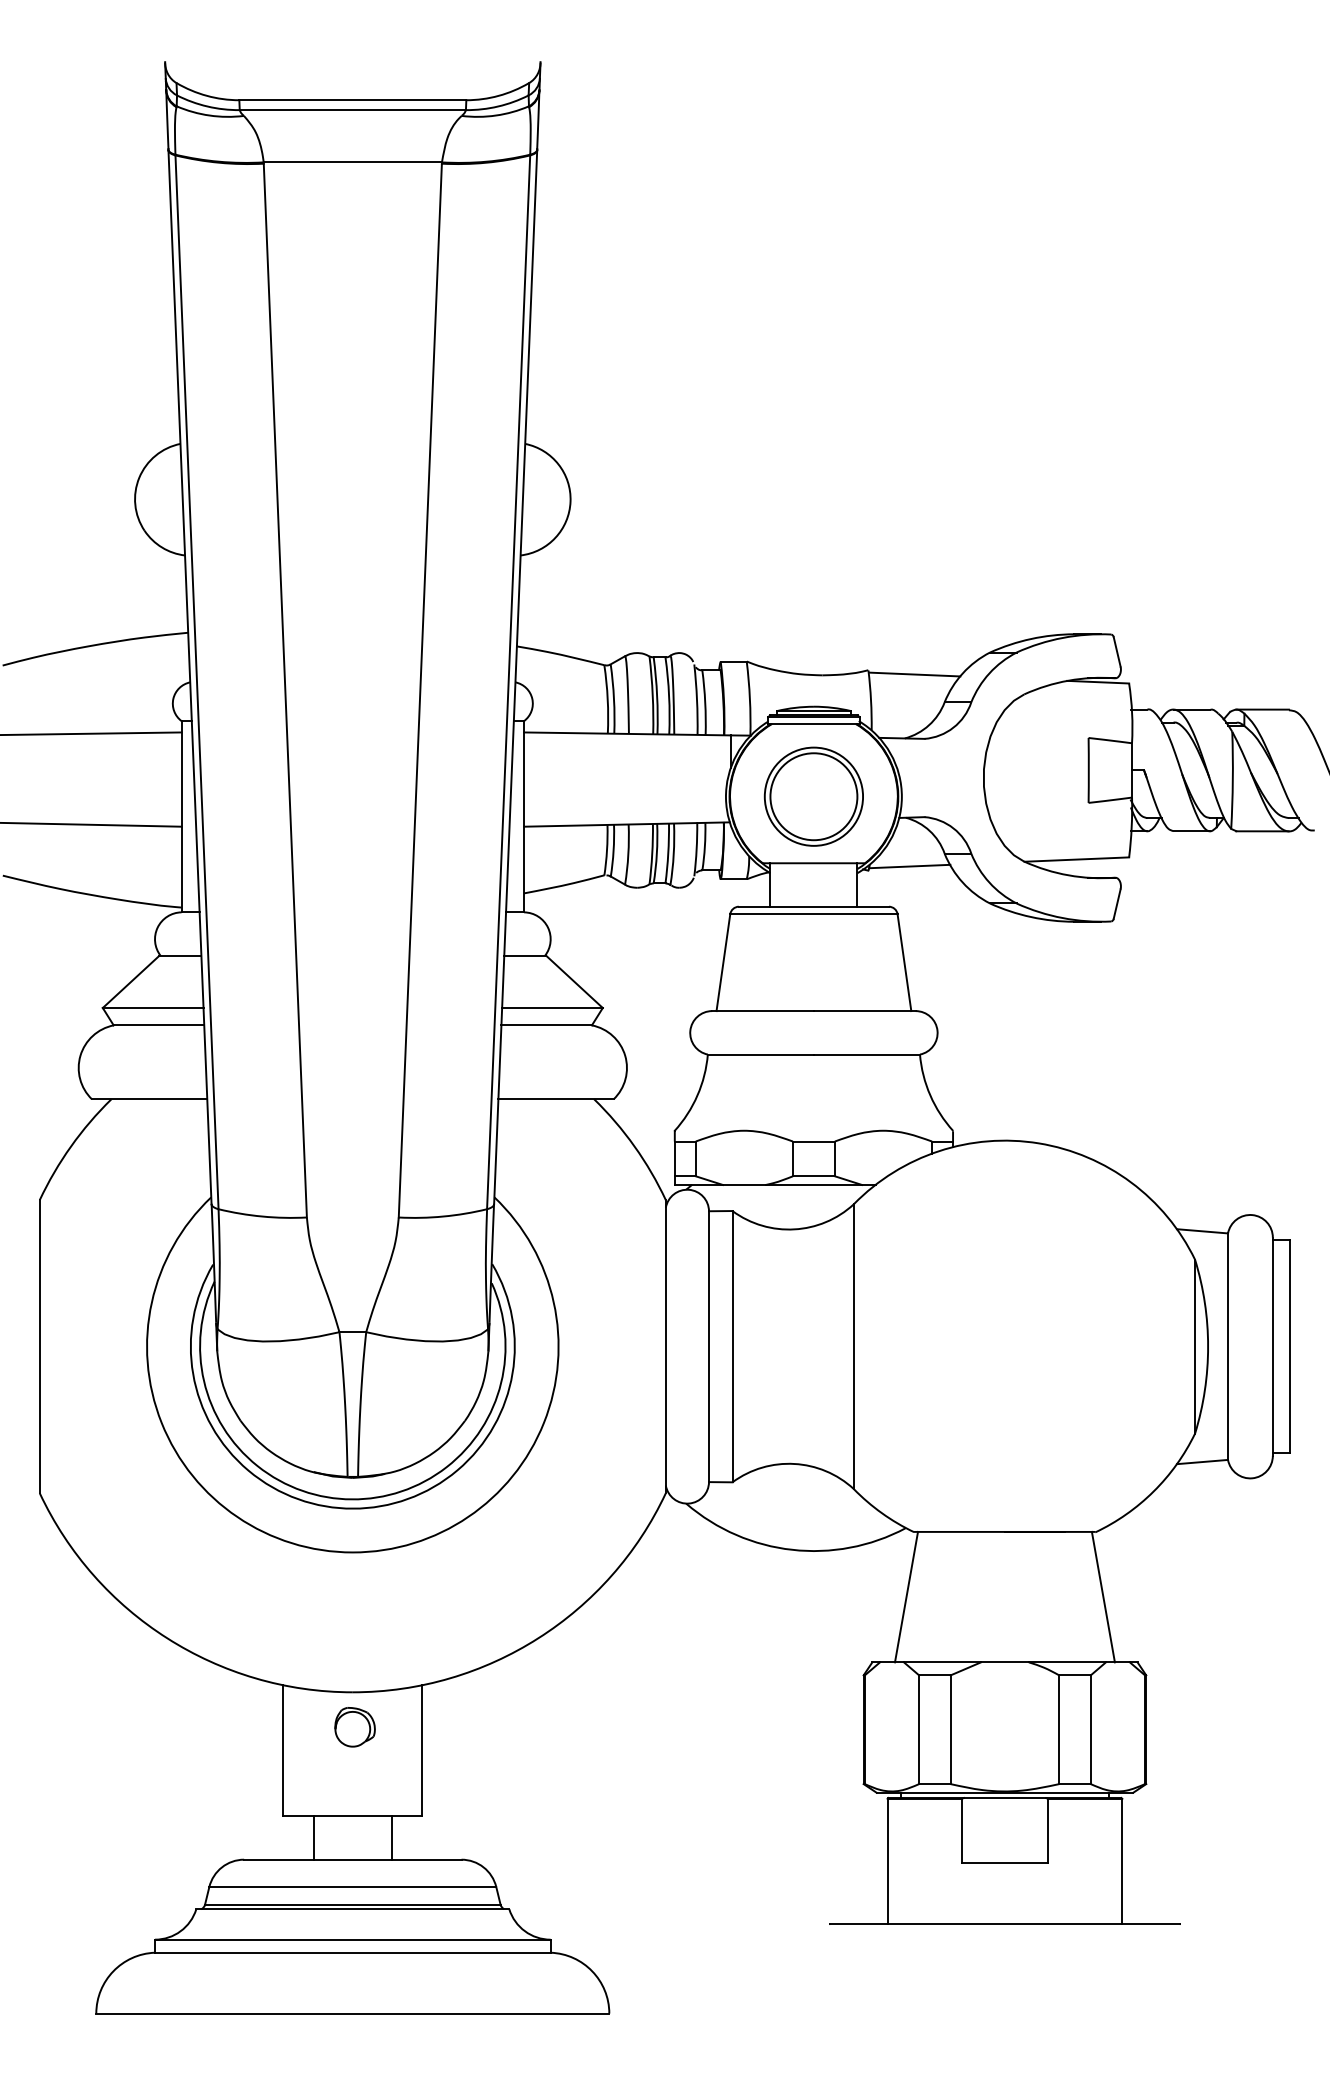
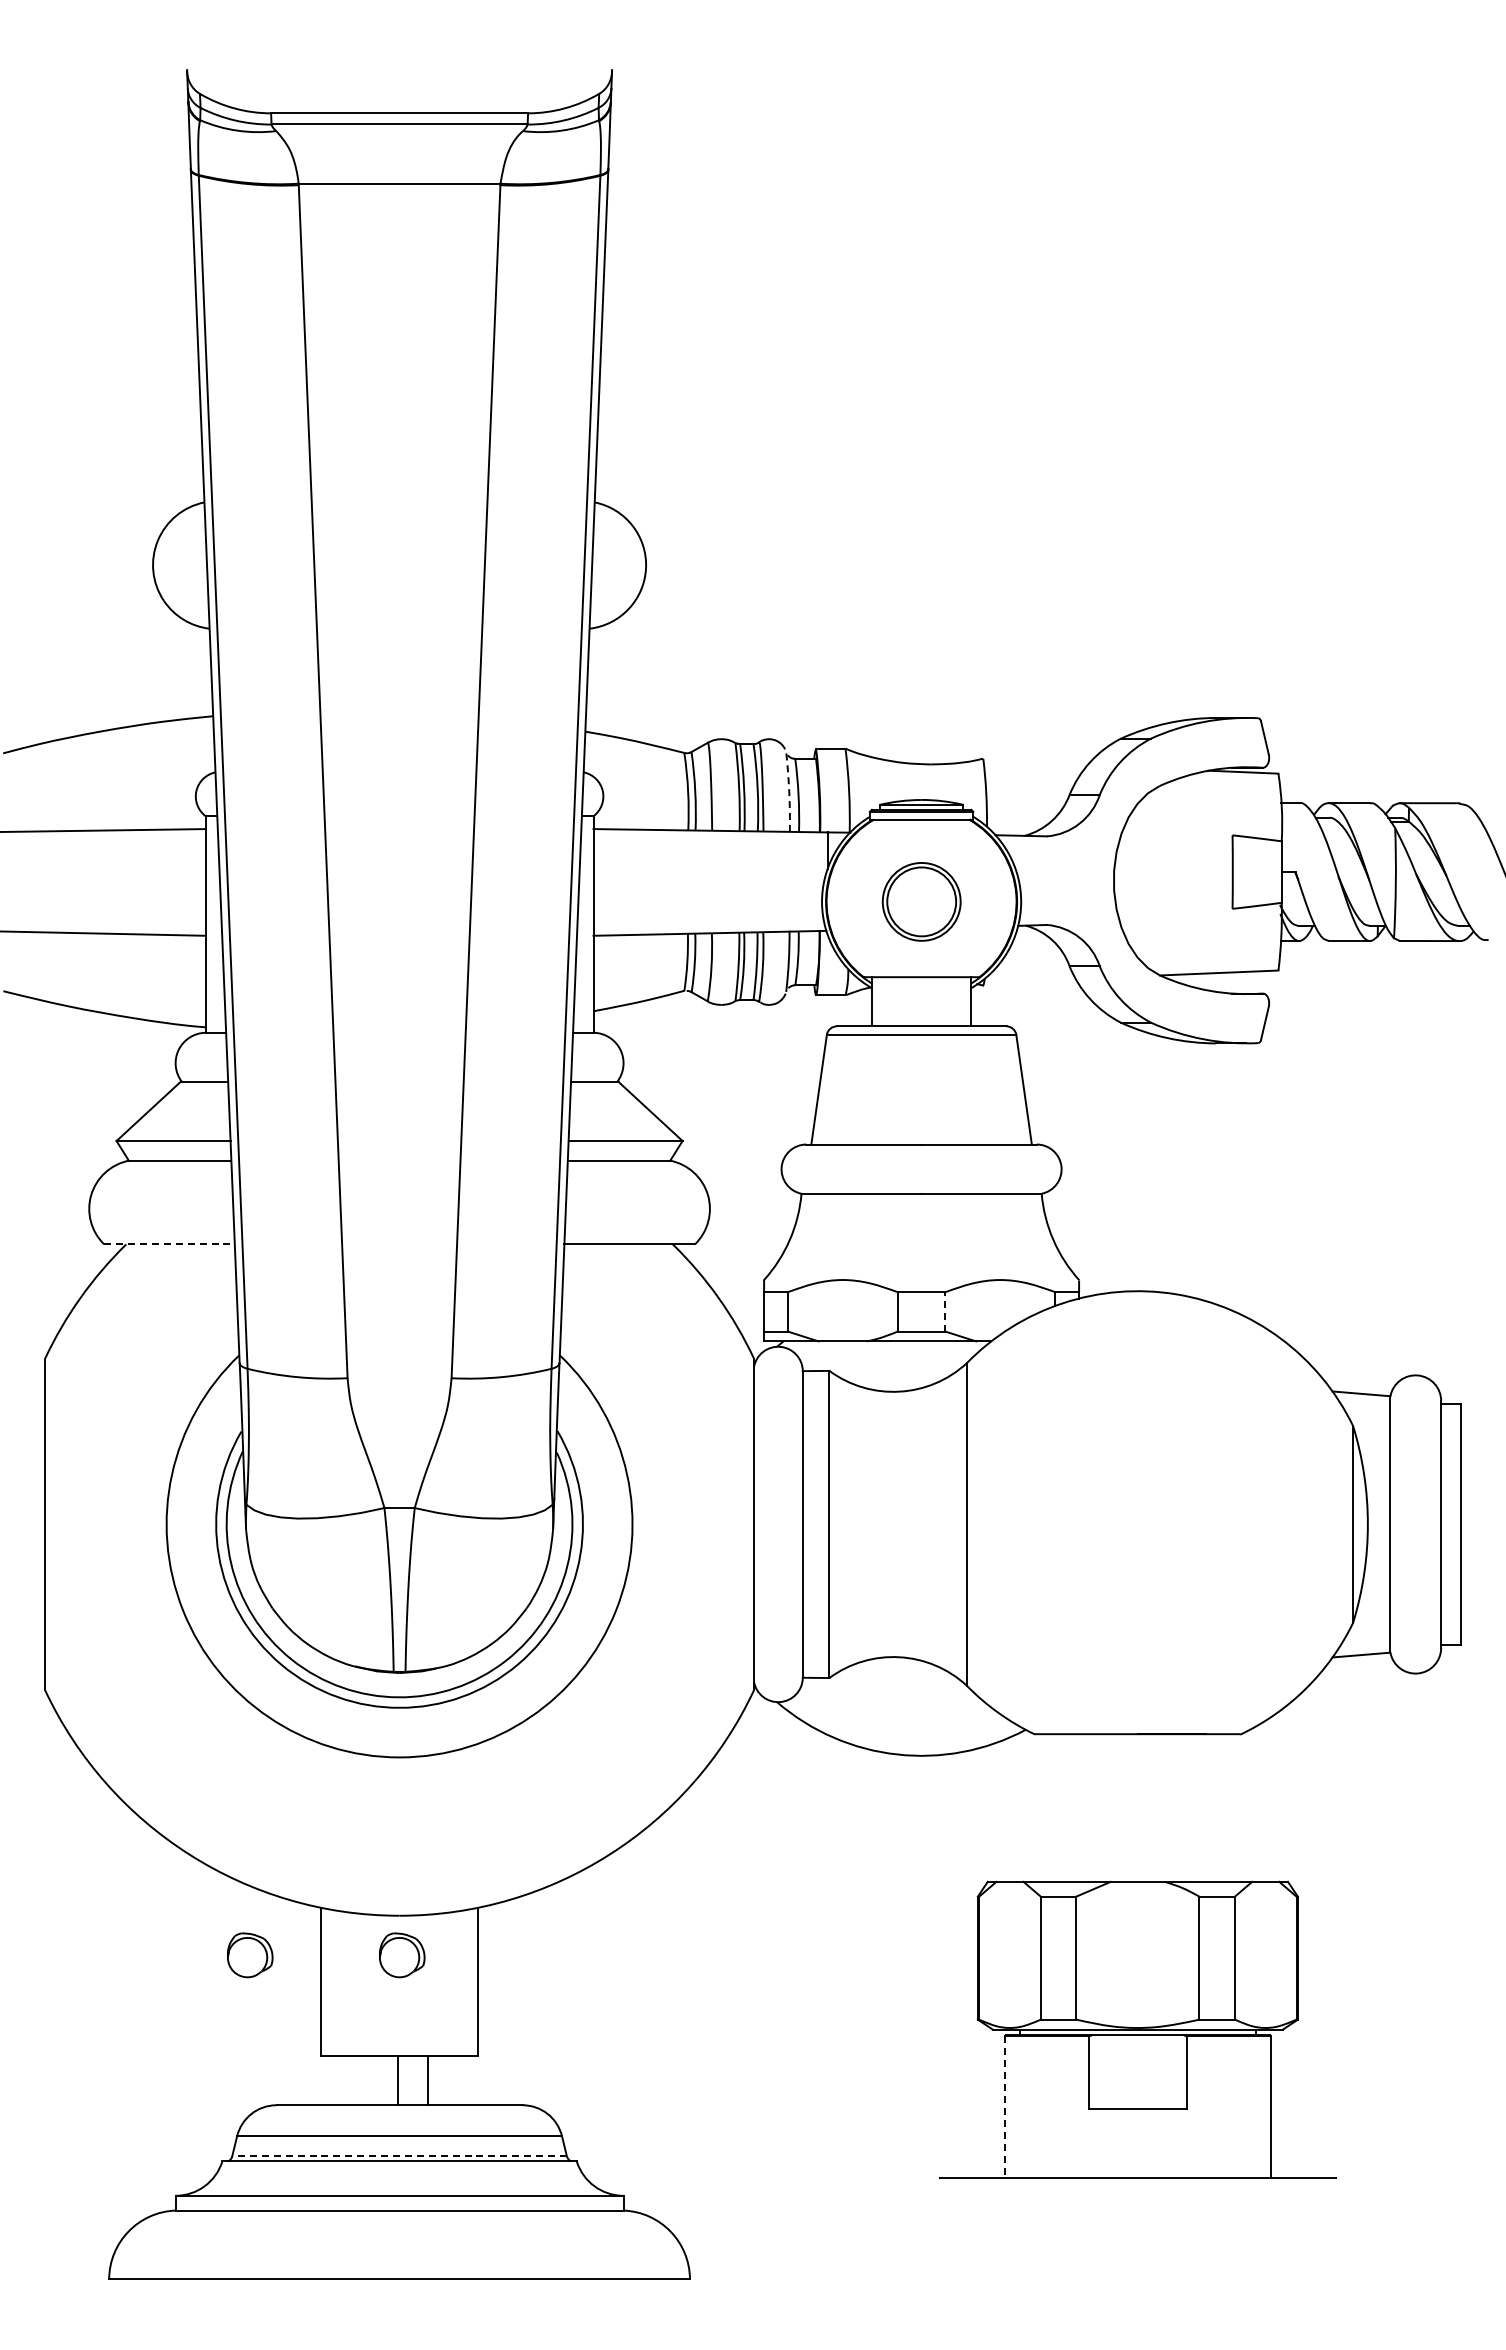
line: (914, 674) -> (1035, 763), removed
arc: (697, 699) -> (789, 791), solid -> dashed
part: (813, 796) -> (921, 901), size x0.7
line: (910, 866) -> (1030, 980), removed
line: (150, 1099) -> (170, 1244), solid -> dashed
line: (835, 1158) -> (945, 1311), solid -> dashed
line: (906, 1596) -> (1026, 1807), removed
line: (1103, 1596) -> (1249, 1807), removed
part: (221, 1727) -> (250, 1955), added
line: (313, 1837) -> (428, 2080), moved
line: (391, 1837) -> (397, 2080), moved
line: (887, 1861) -> (1004, 2107), solid -> dashed
line: (352, 1904) -> (399, 2156), solid -> dashed

